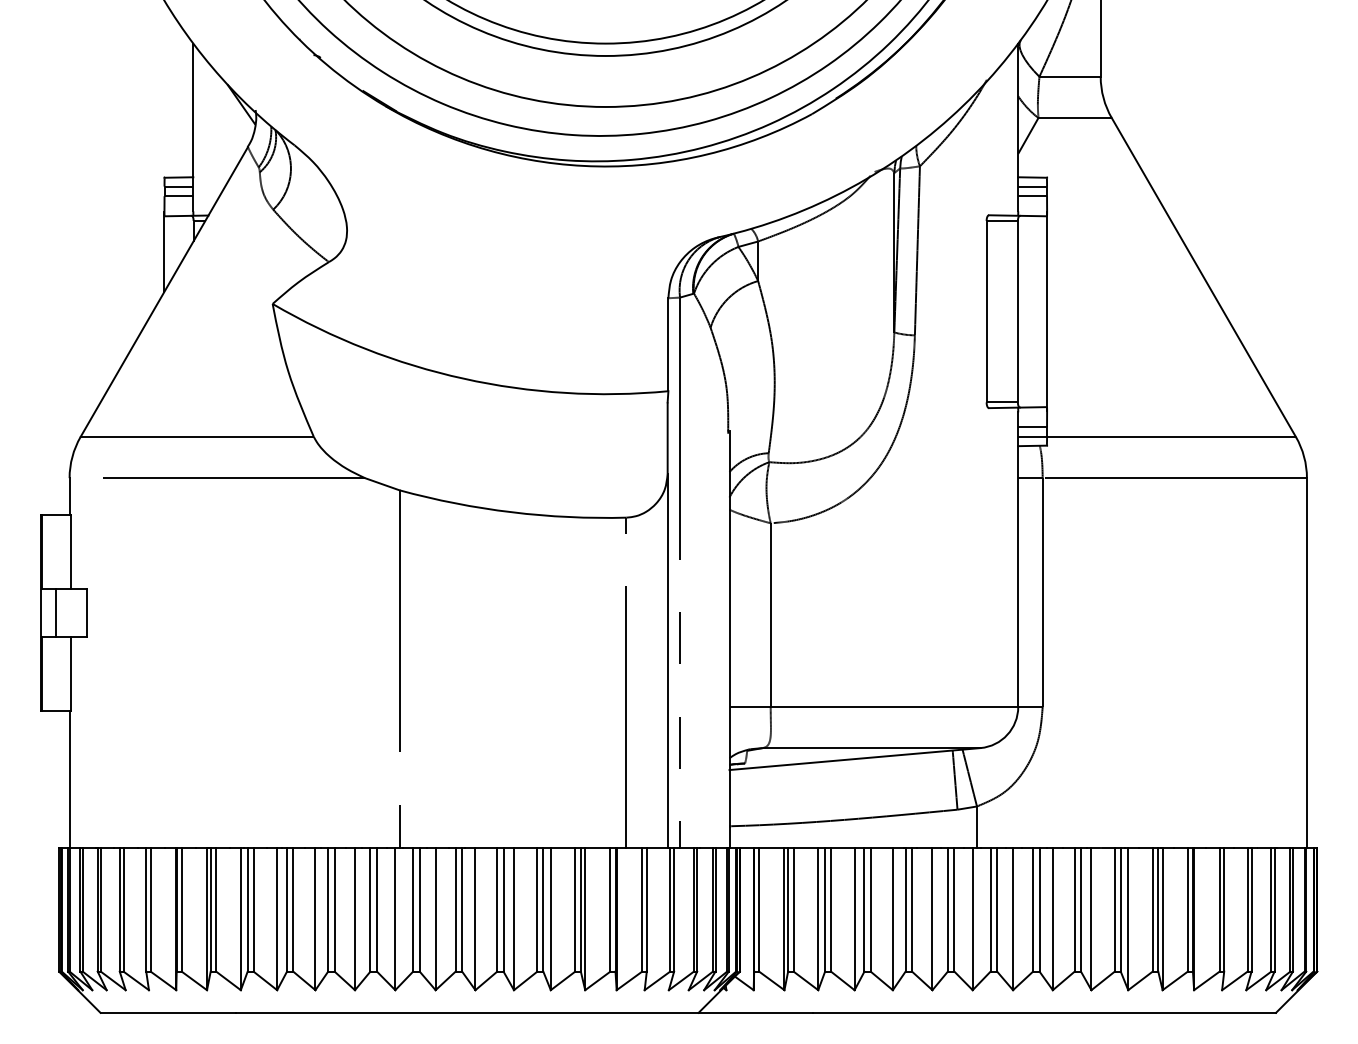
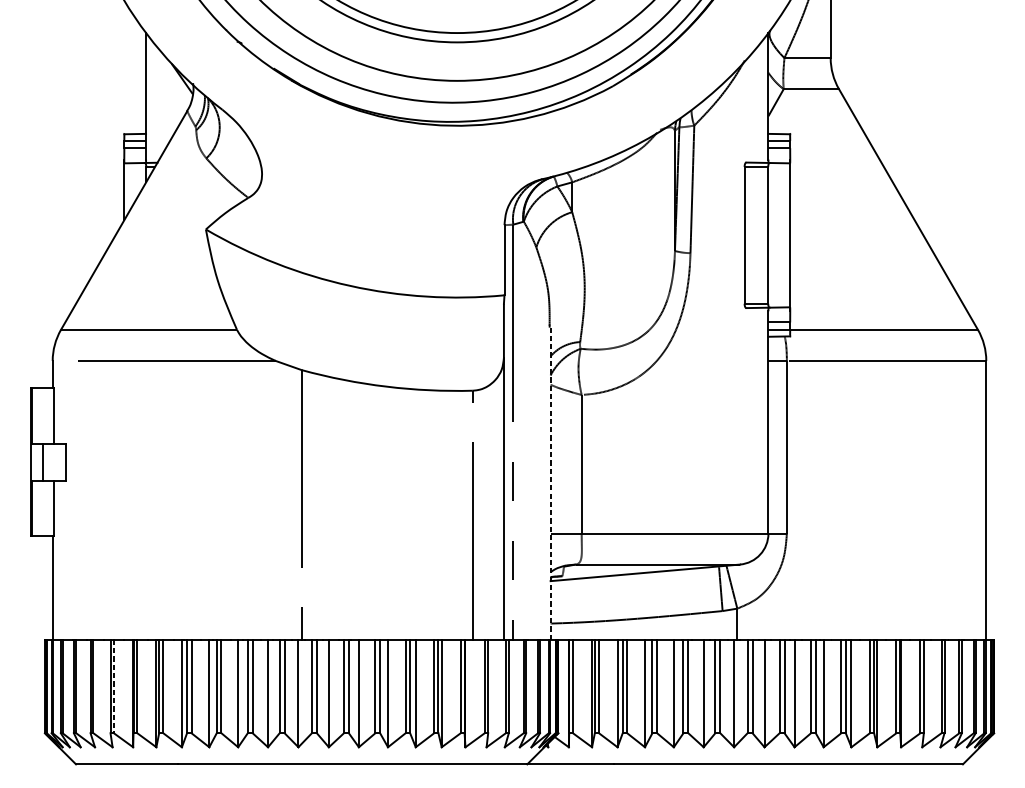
line: (729, 639) -> (550, 482), solid -> dashed
line: (150, 909) -> (113, 686), solid -> dashed

